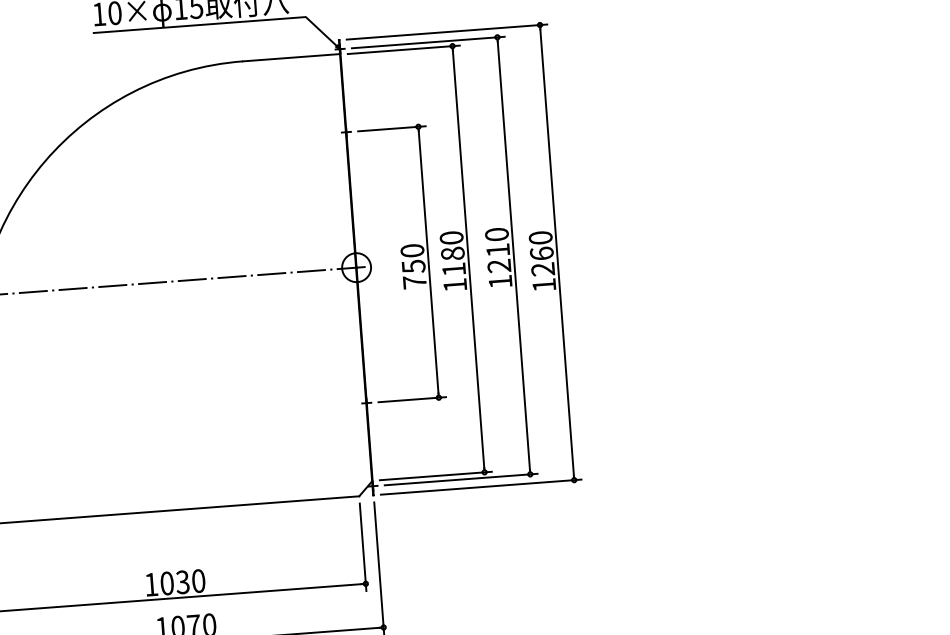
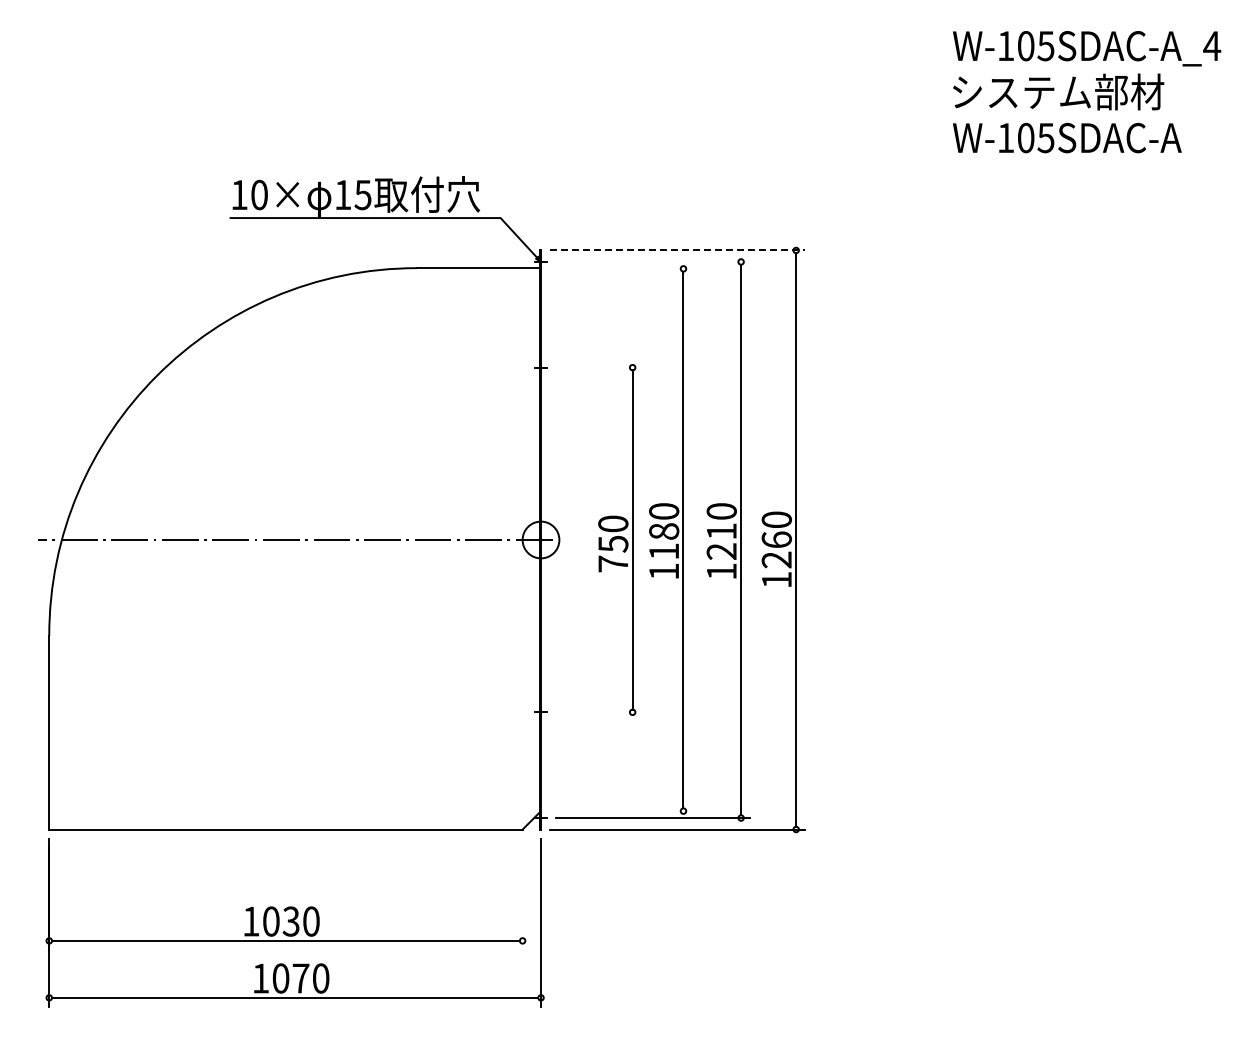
line: (446, 32) -> (677, 250), solid -> dashed
line: (427, 42) -> (652, 261), removed
line: (403, 49) -> (621, 268), removed
line: (391, 128) -> (598, 367), removed
line: (411, 399) -> (598, 712), removed
line: (435, 476) -> (621, 811), removed
line: (363, 547) -> (522, 894), removed

